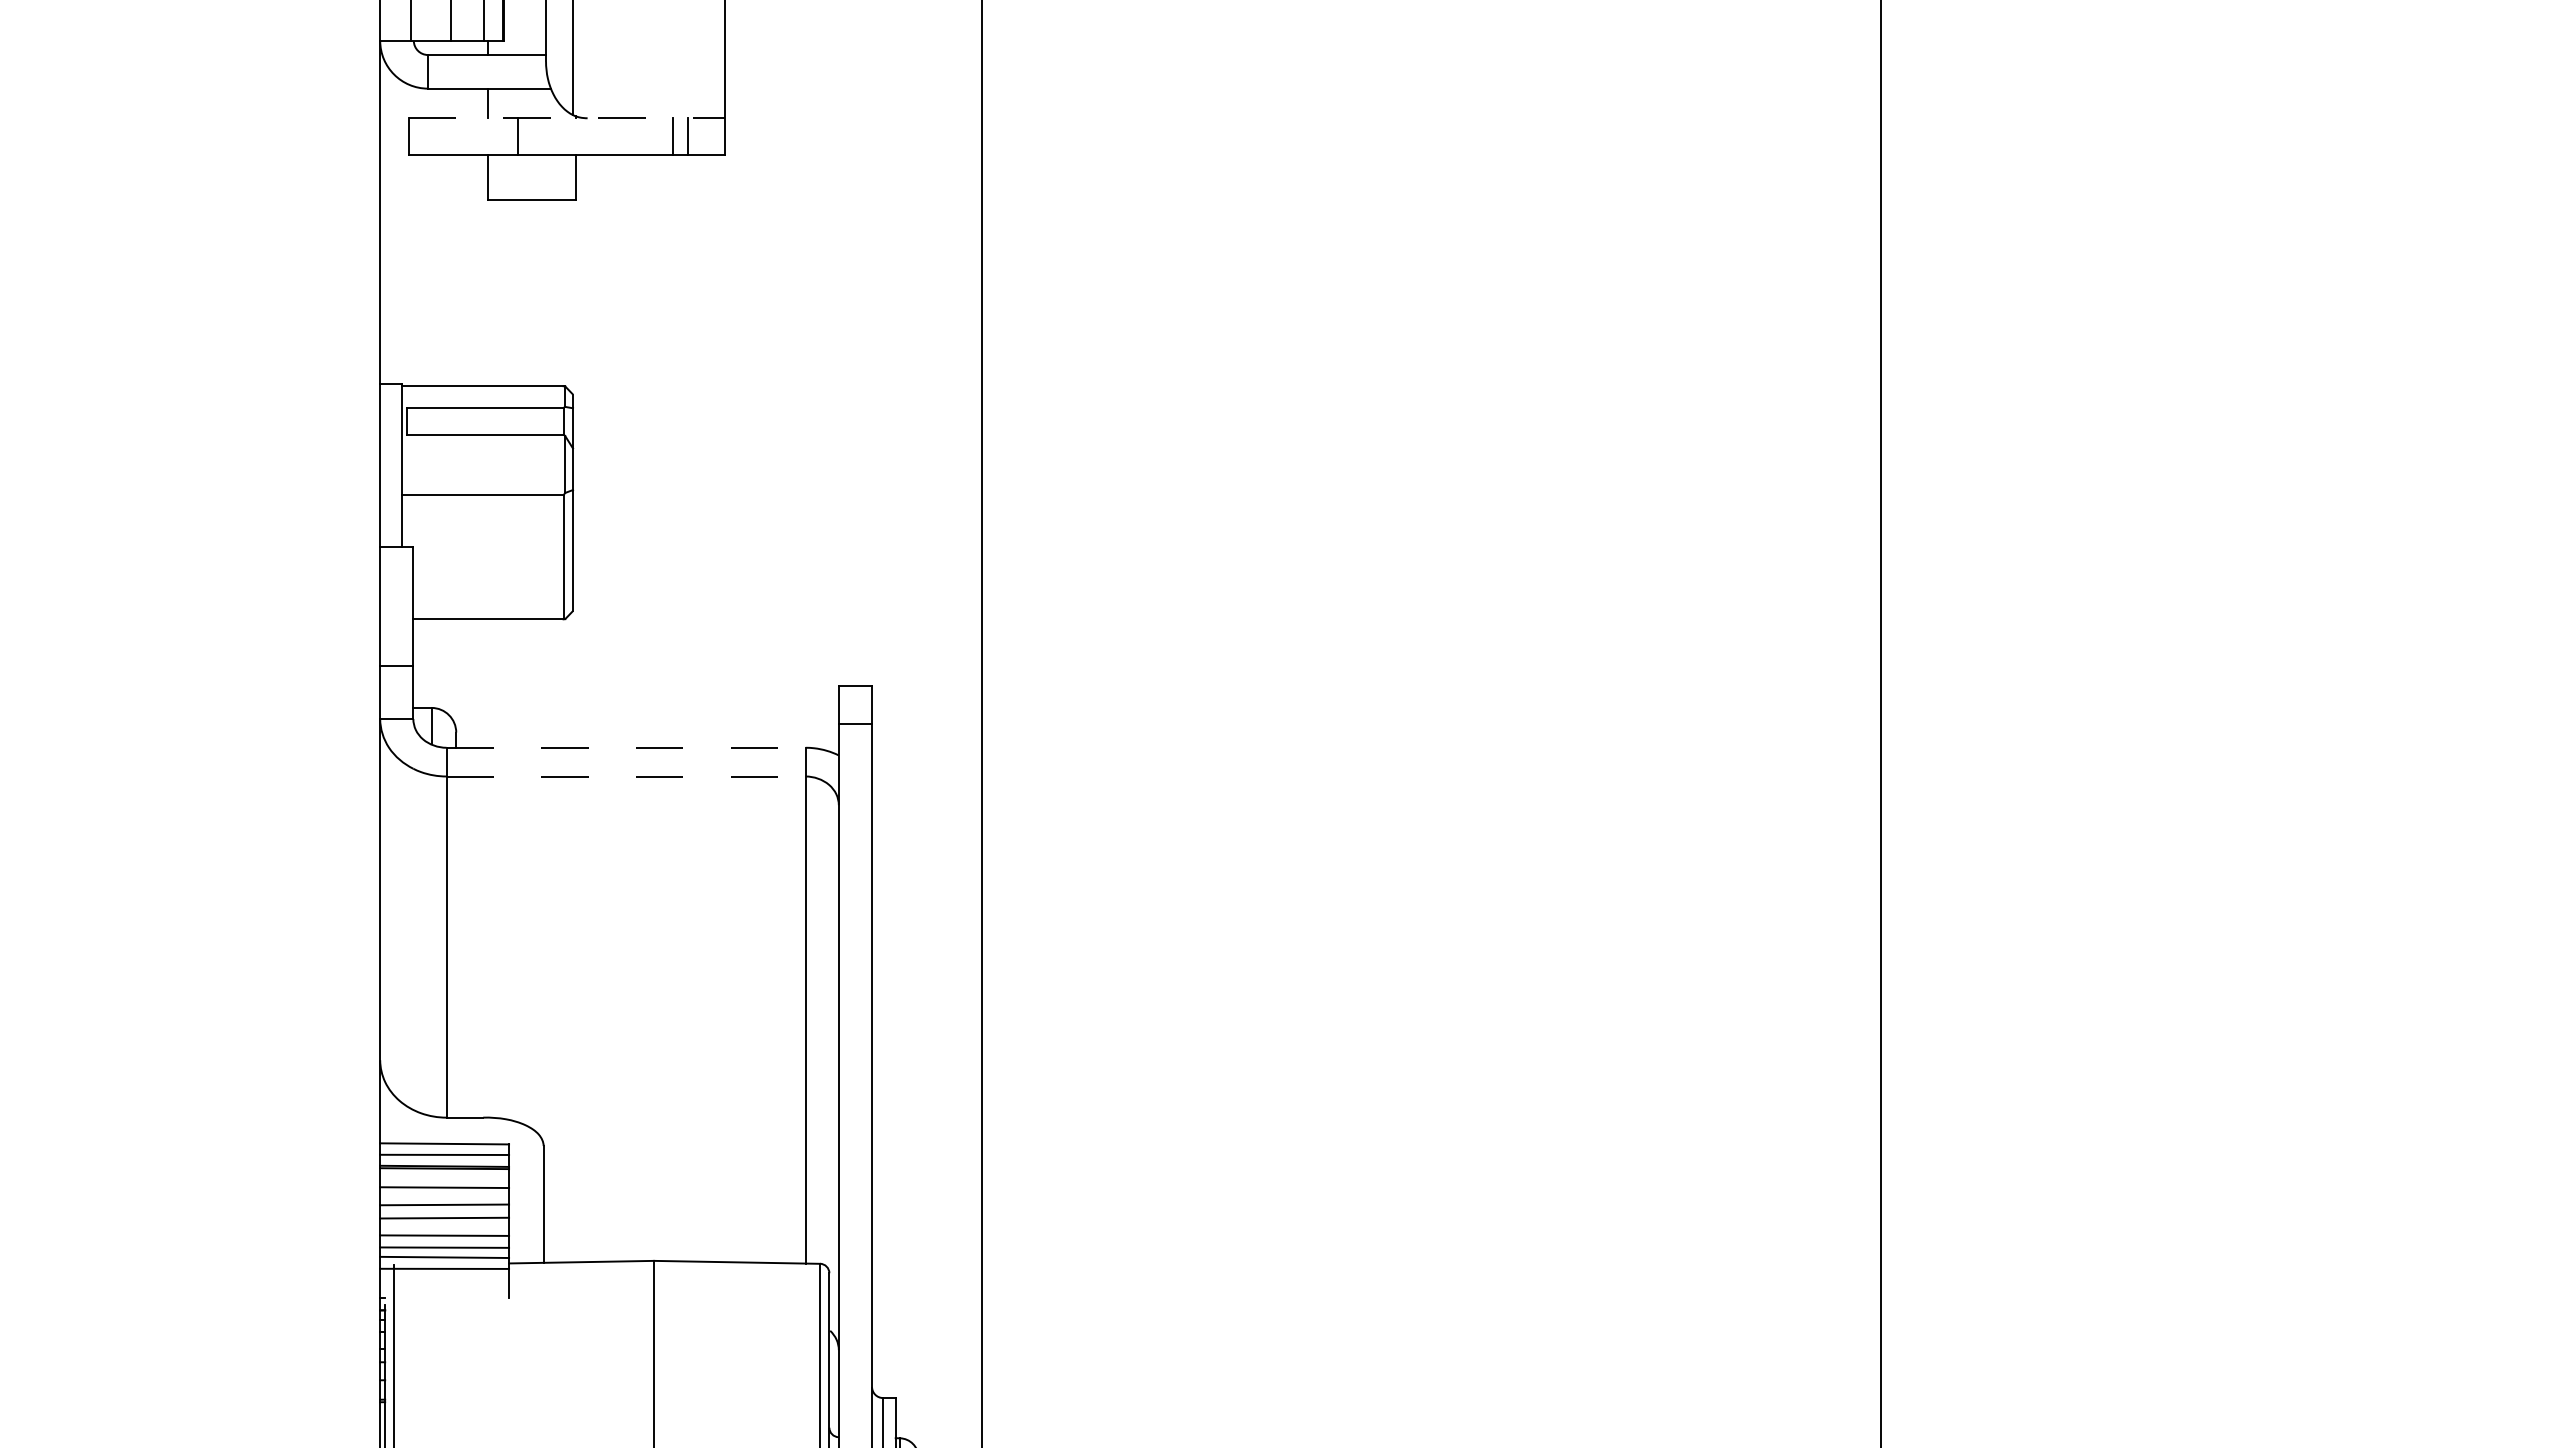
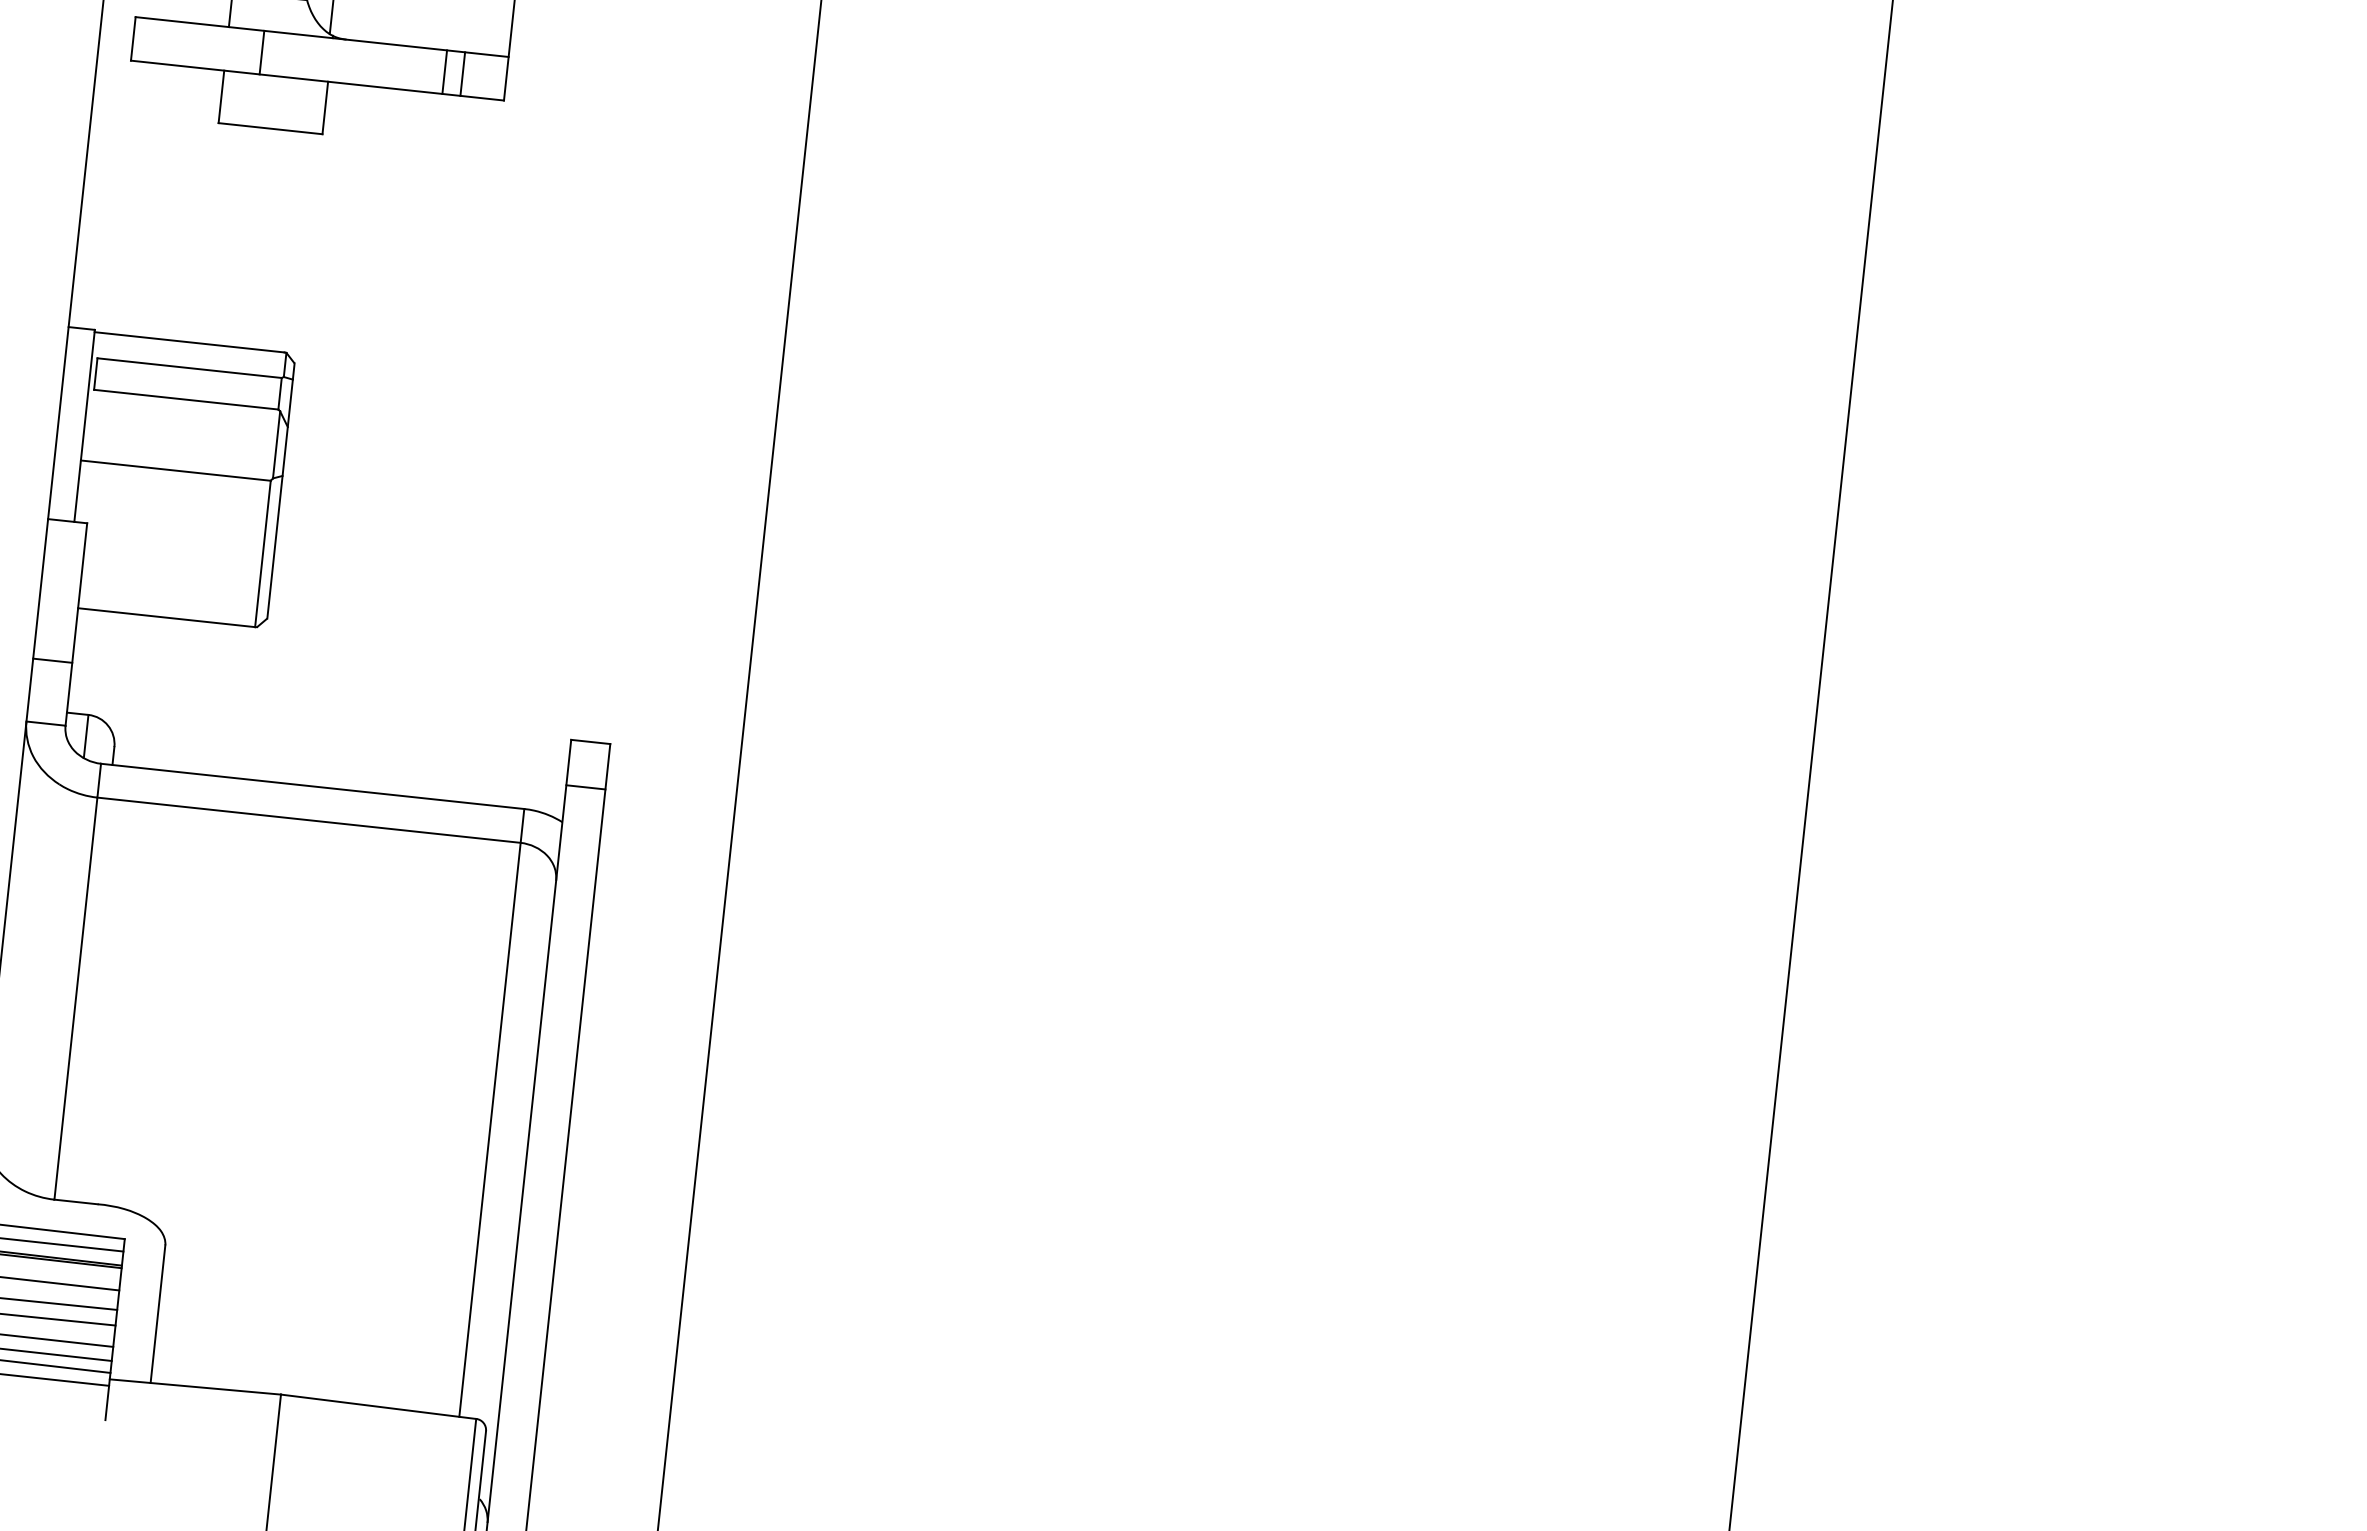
line: (567, 118) -> (322, 37), dashed -> solid
line: (626, 747) -> (313, 786), dashed -> solid
line: (626, 776) -> (309, 820), dashed -> solid

